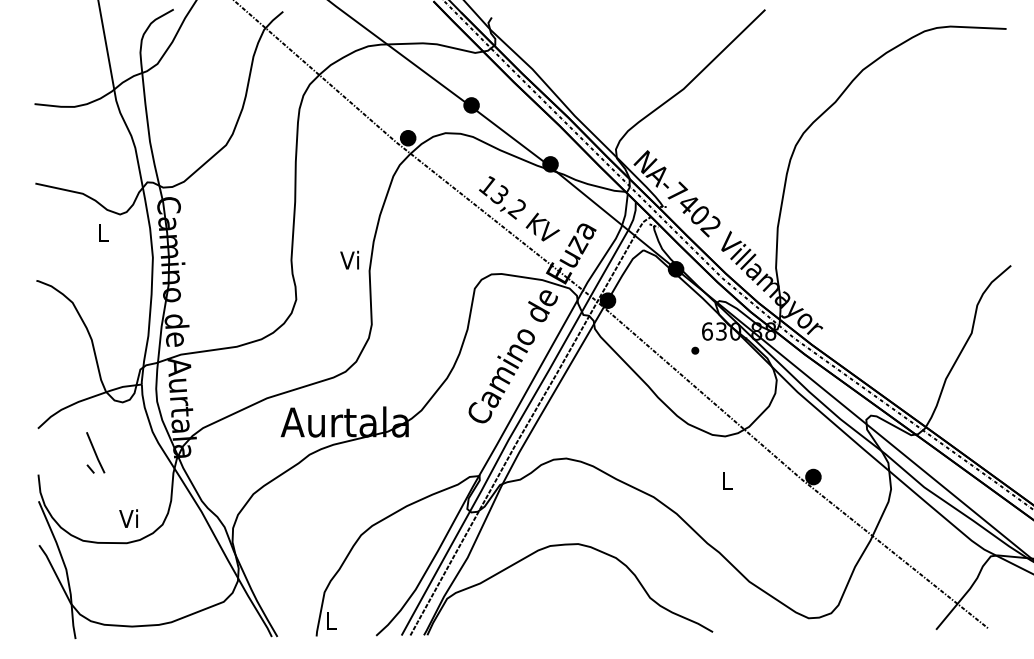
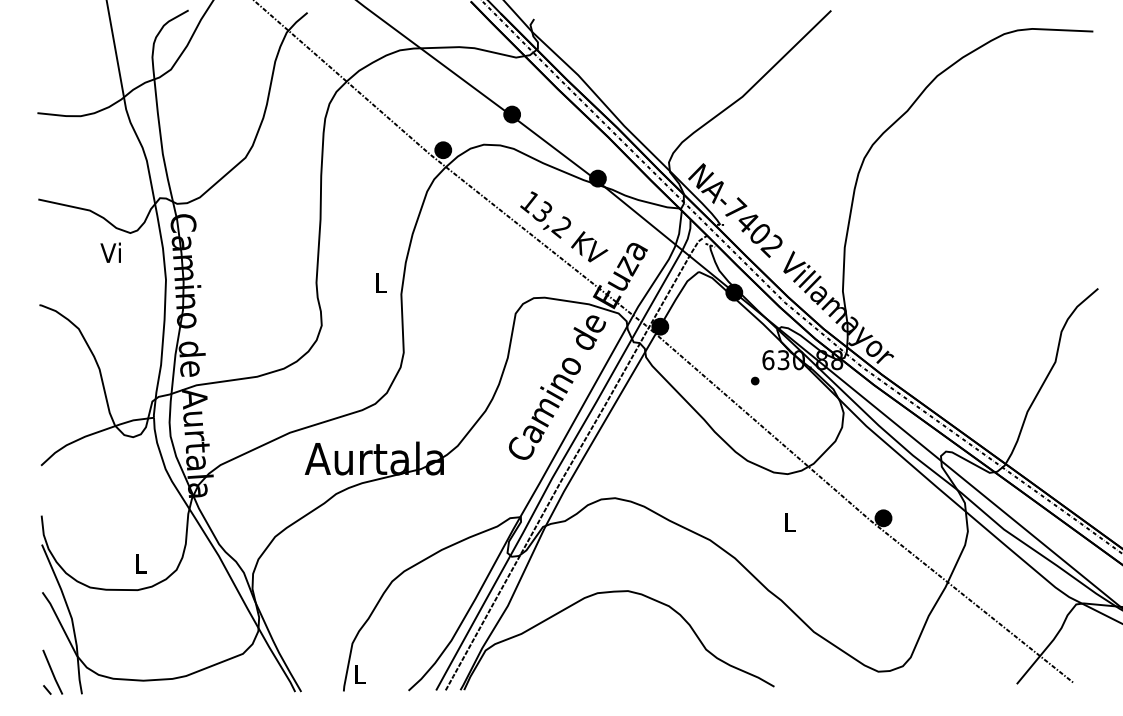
text: (101, 232) -> (110, 252), L -> Vi
text: (349, 259) -> (379, 281), Vi -> L
part: (95, 452) -> (52, 671), moved
text: (128, 518) -> (139, 563), Vi -> L

